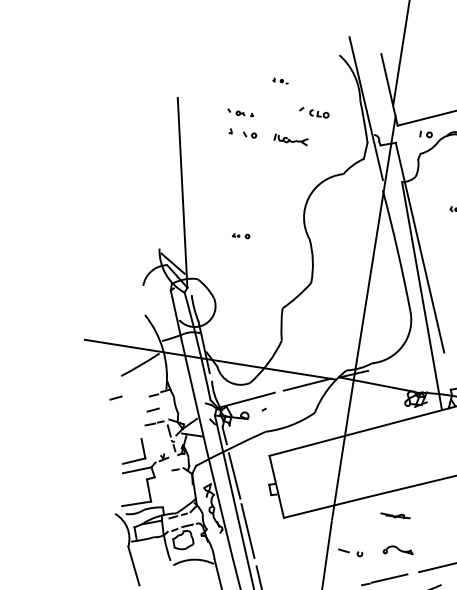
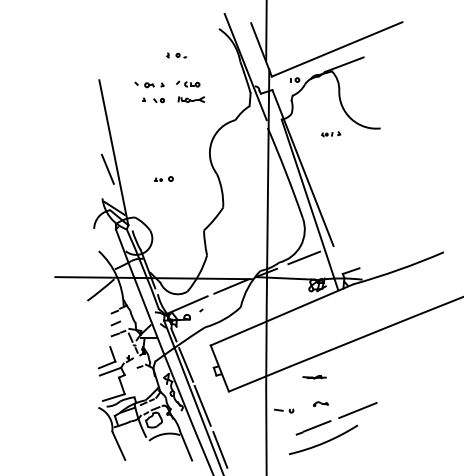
part: (280, 80) -> (176, 55), size x1.67
part: (240, 112) -> (149, 84), size x1.43
part: (314, 112) -> (188, 83), moved
line: (171, 211) -> (107, 168), added
part: (240, 234) -> (163, 178), size x1.43
line: (405, 361) -> (304, 257), added
line: (115, 398) -> (85, 318), removed
part: (398, 550) -> (320, 403), size x0.62

